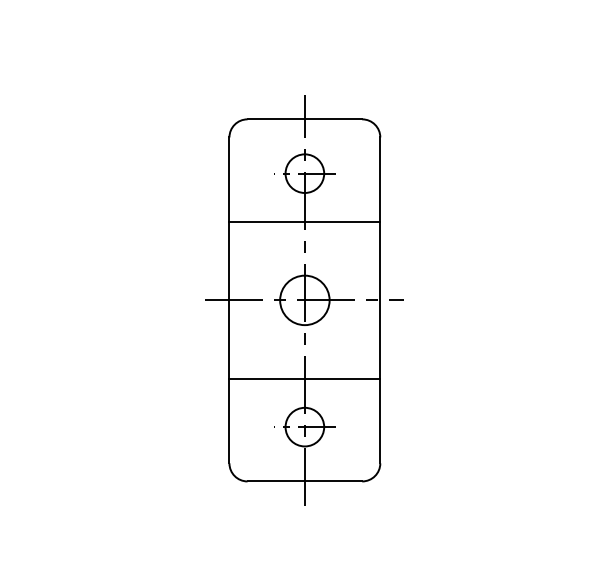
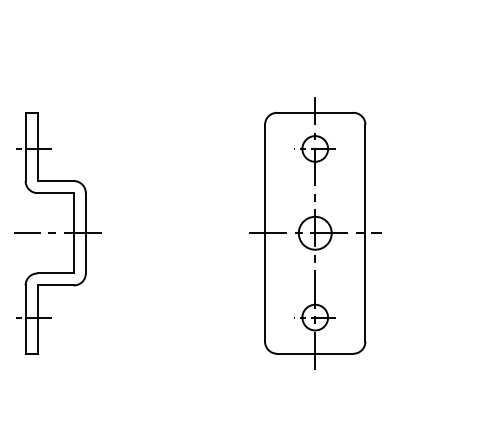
line: (305, 222) -> (315, 181), removed
line: (305, 378) -> (315, 285), removed

